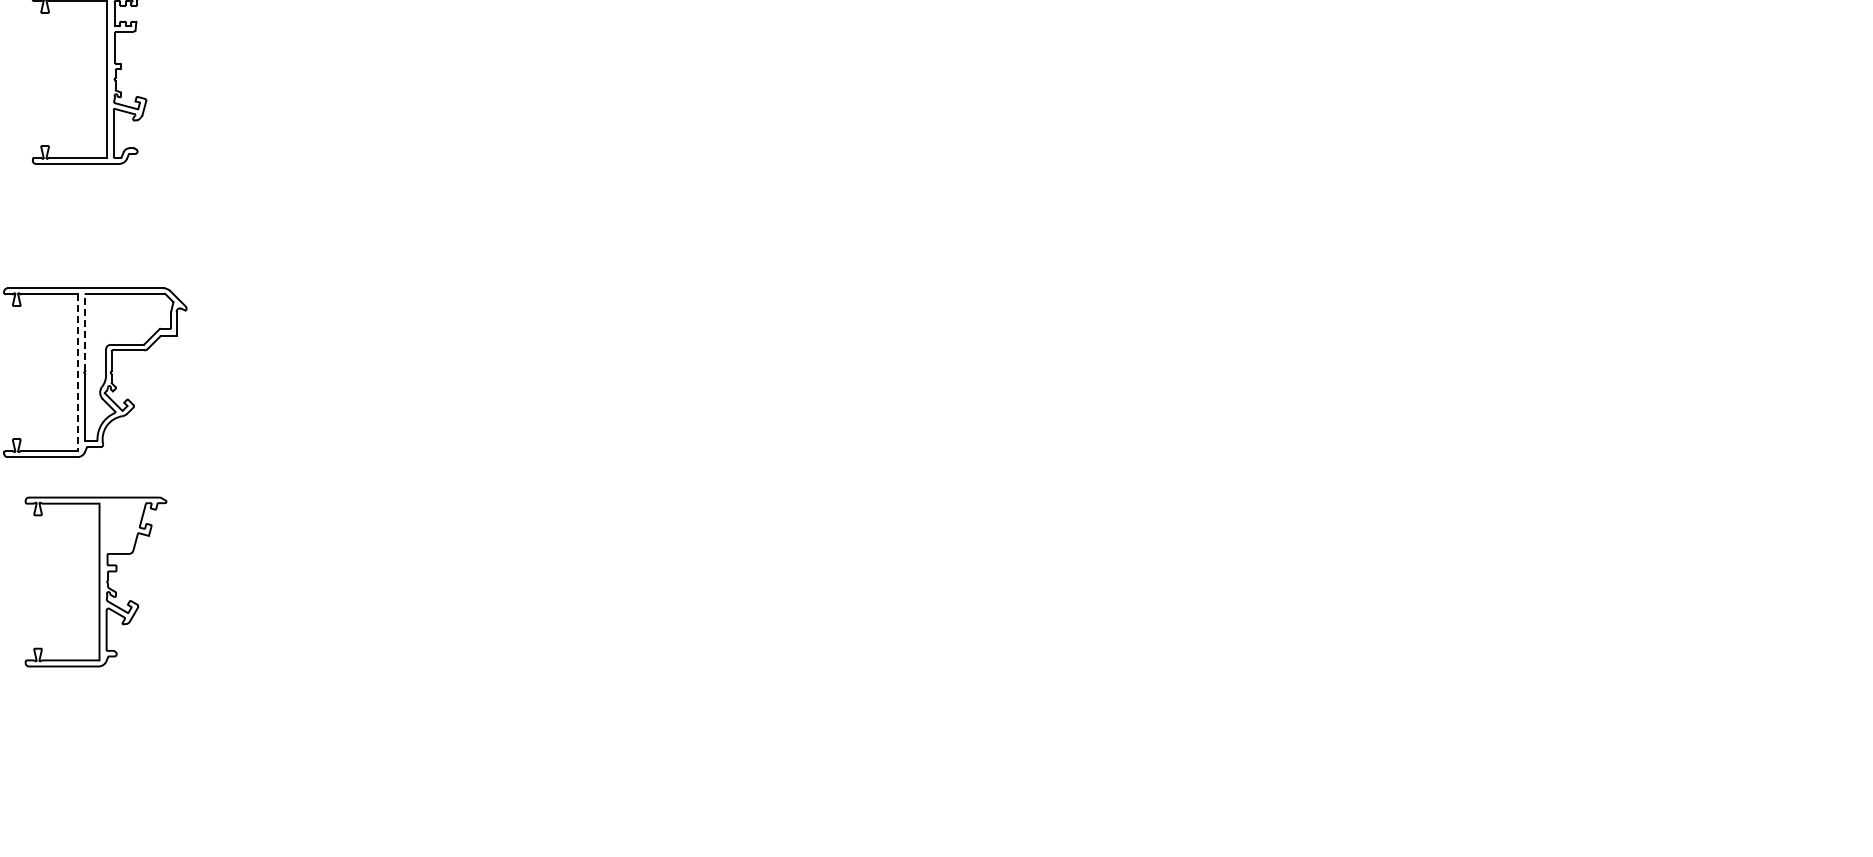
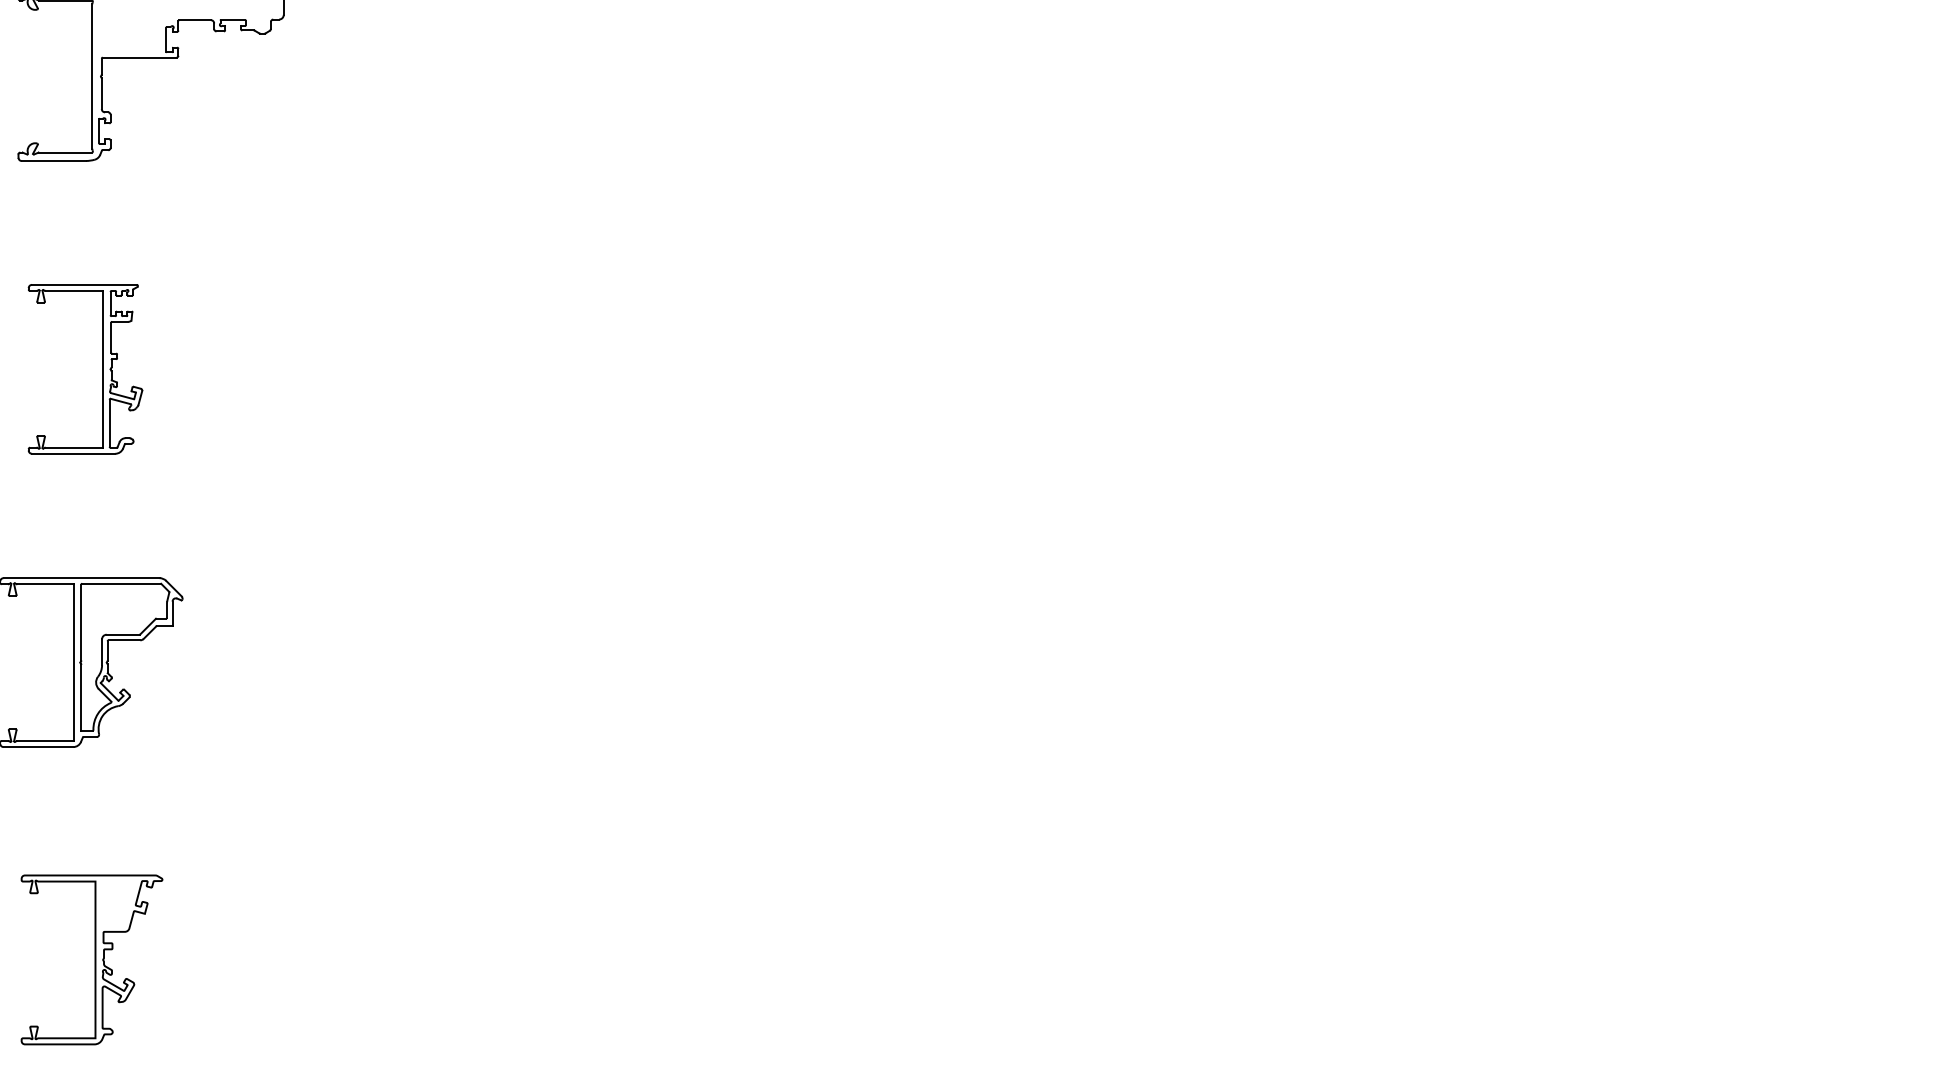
line: (85, 332) -> (81, 622), dashed -> solid
line: (78, 373) -> (74, 663), dashed -> solid
part: (95, 581) -> (91, 959), moved

